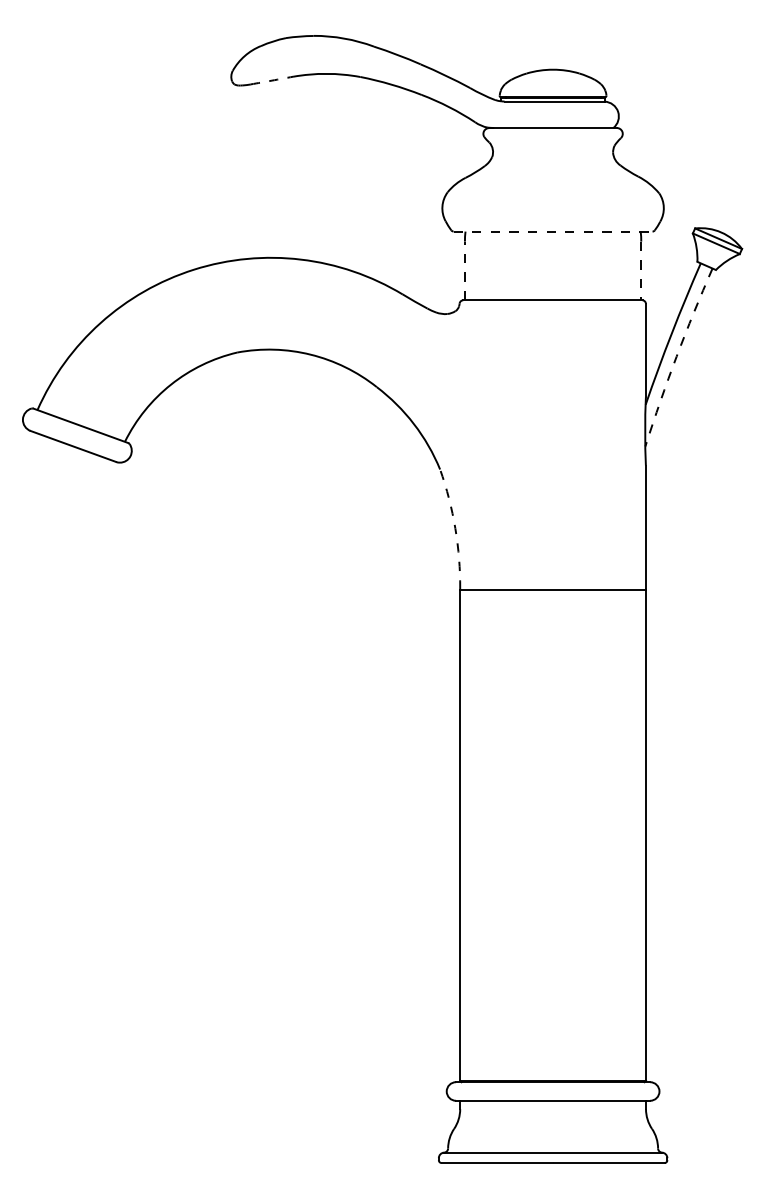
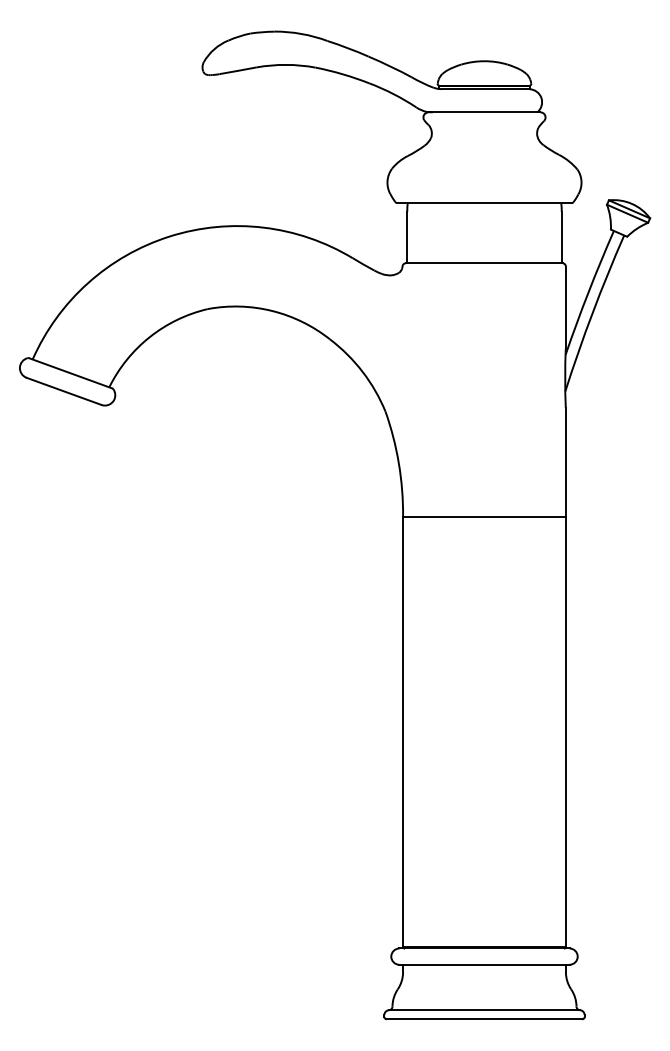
arc: (271, 80) -> (237, 70), dashed -> solid
line: (553, 231) -> (484, 203), dashed -> solid
line: (464, 270) -> (406, 237), dashed -> solid
line: (641, 271) -> (561, 238), dashed -> solid
arc: (676, 356) -> (592, 312), dashed -> solid
arc: (455, 528) -> (398, 463), dashed -> solid

